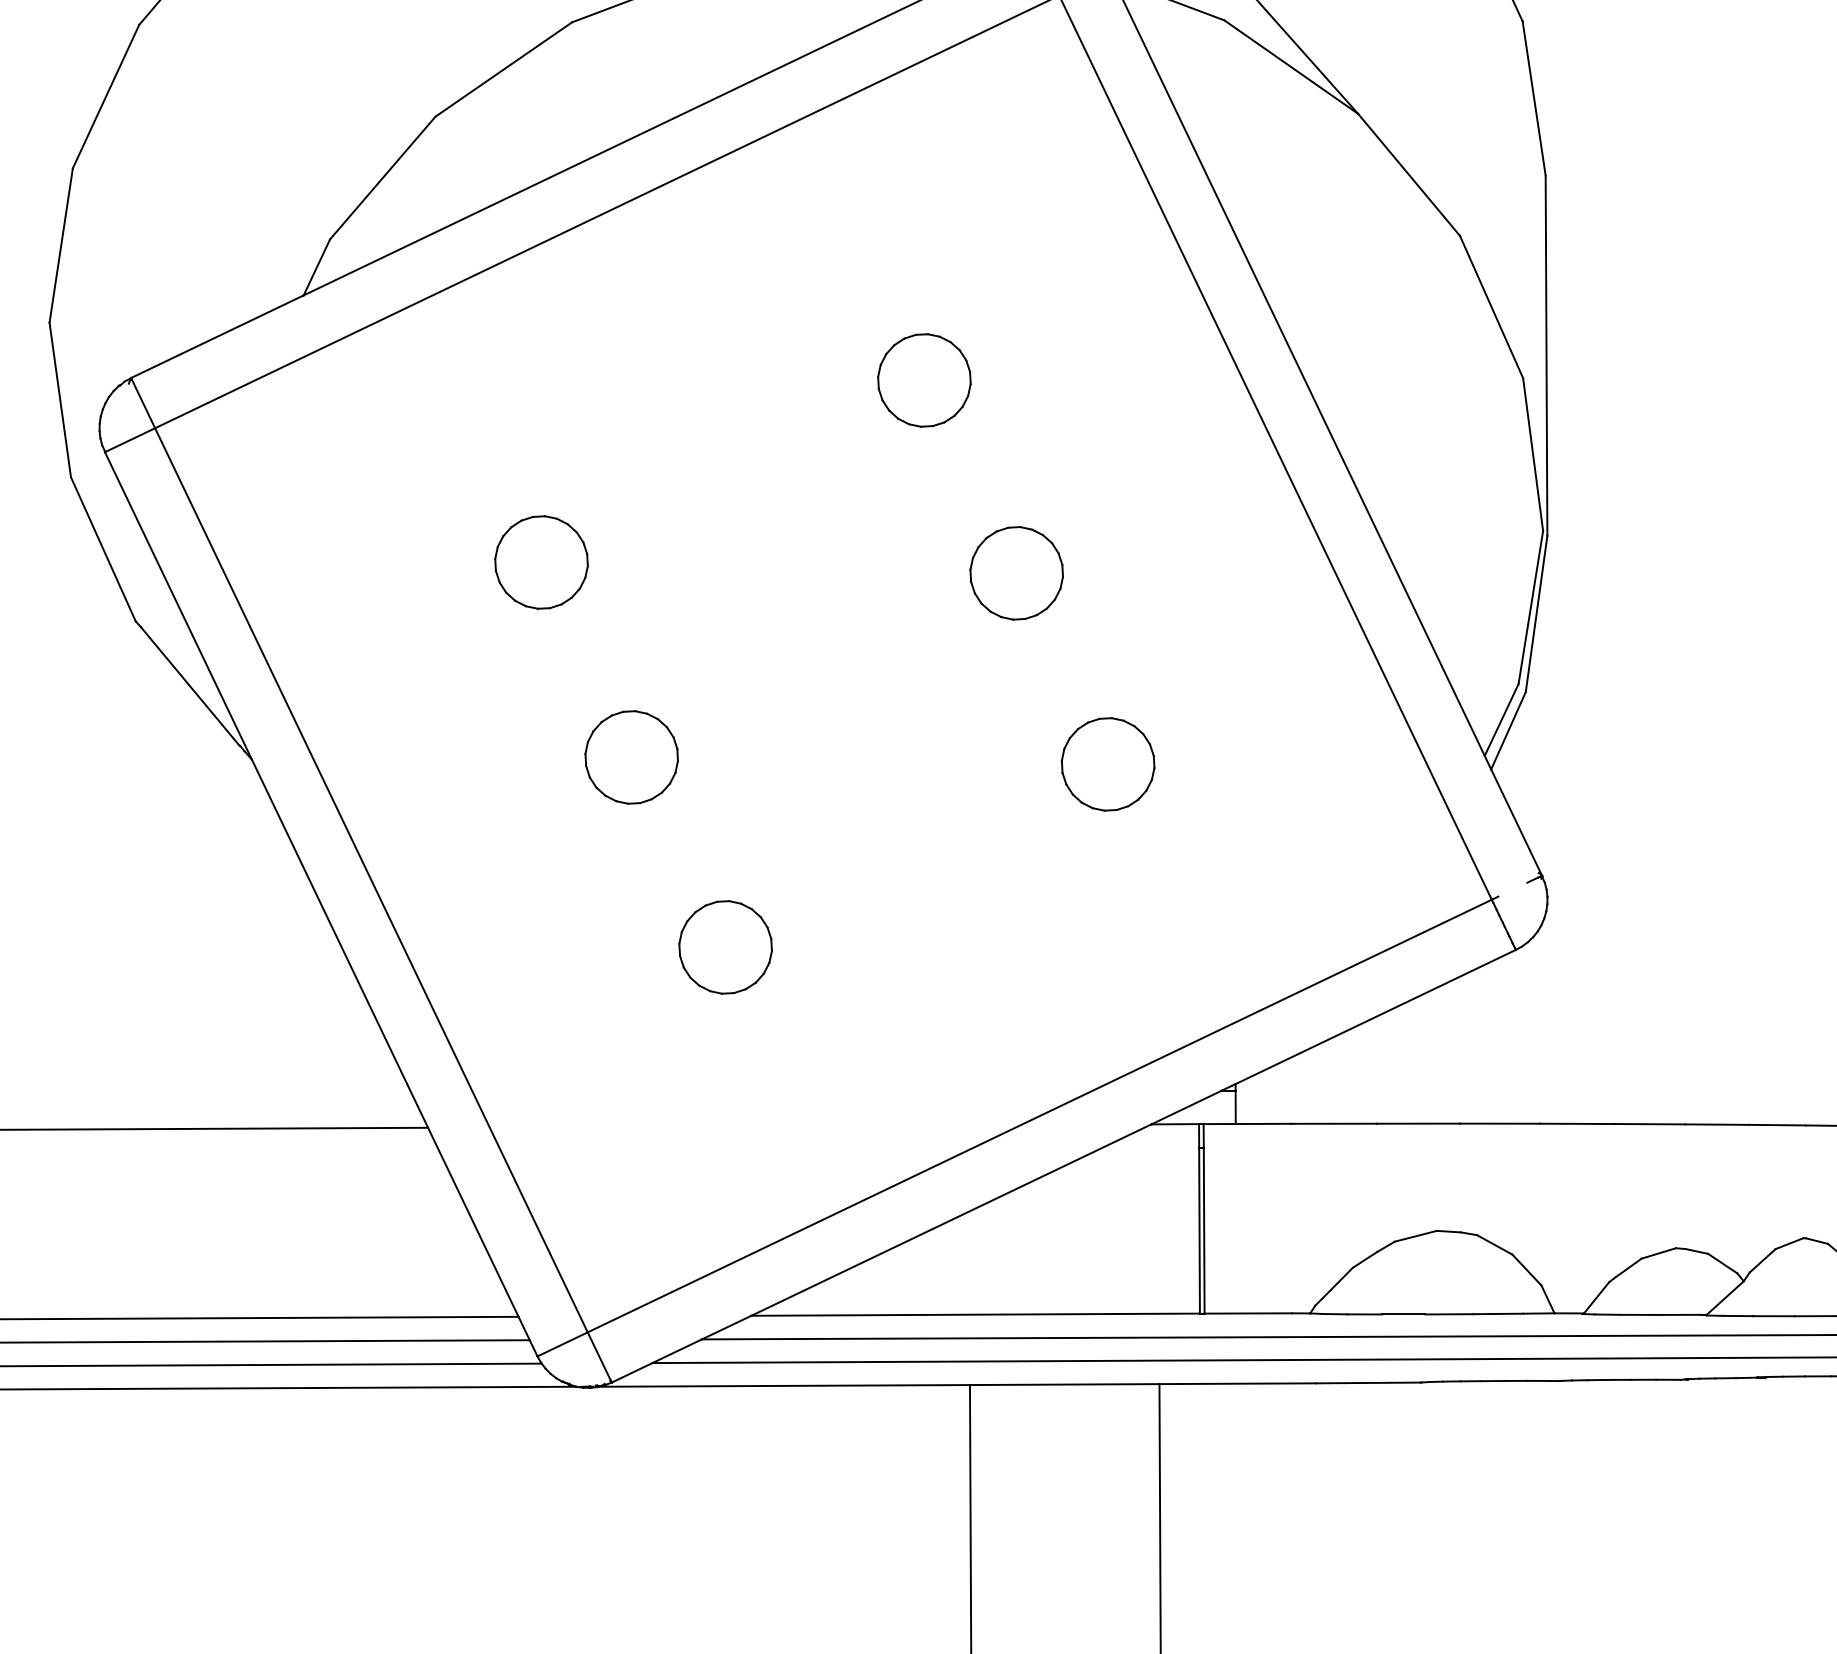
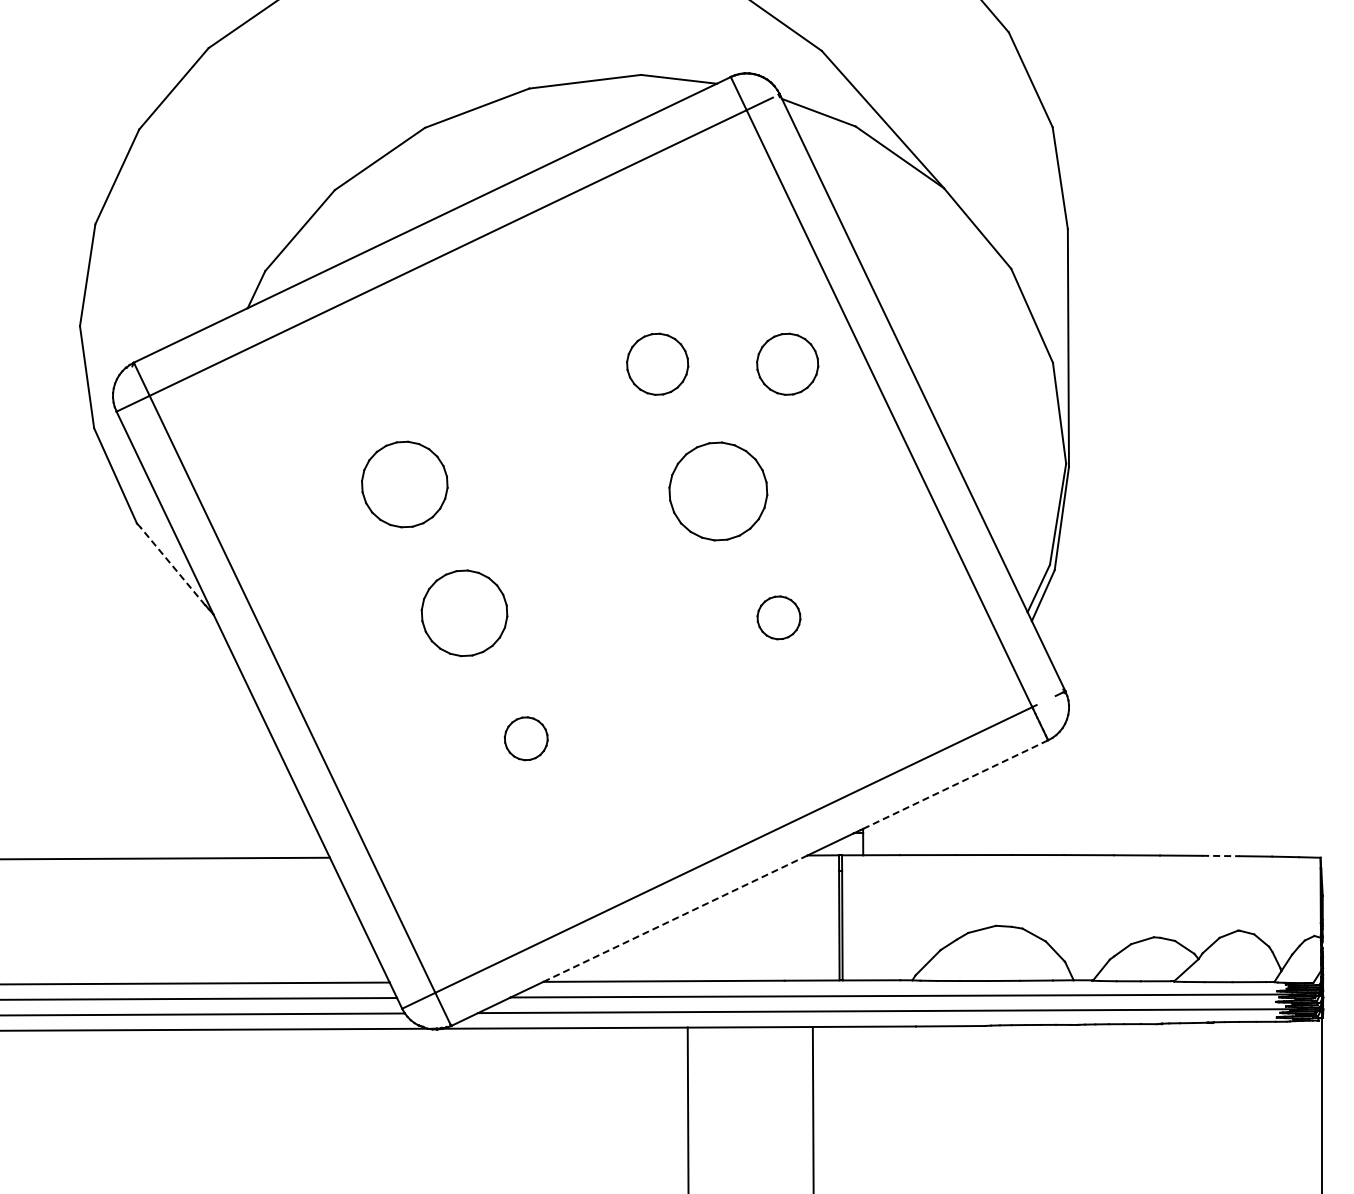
part: (1121, 379) -> (787, 363), added
part: (541, 562) -> (404, 484), size x1.4
part: (1016, 573) -> (718, 491), size x1.6
line: (189, 686) -> (172, 566), solid -> dashed
part: (630, 756) -> (463, 612), size x1.4
part: (1107, 763) -> (778, 617), size x0.7
part: (724, 947) -> (525, 738), size x0.7
line: (1375, 1016) -> (955, 784), solid -> dashed
line: (1776, 1125) -> (1220, 856), solid -> dashed
line: (951, 1219) -> (675, 918), solid -> dashed

